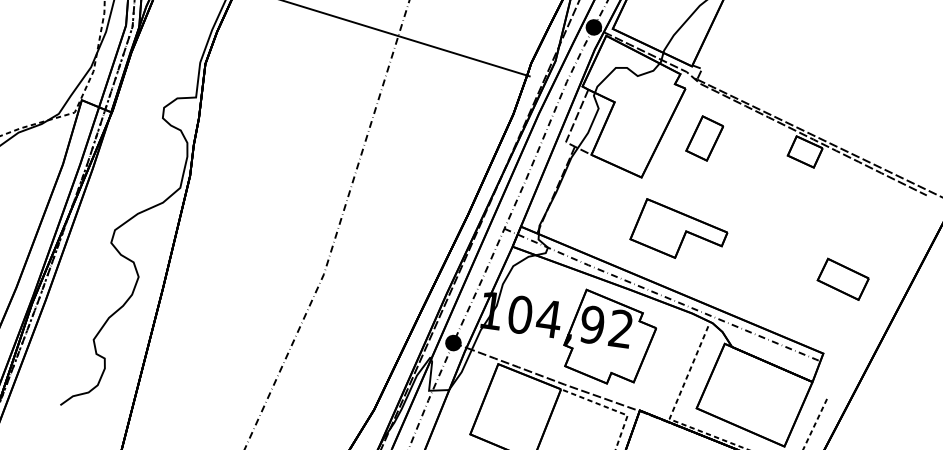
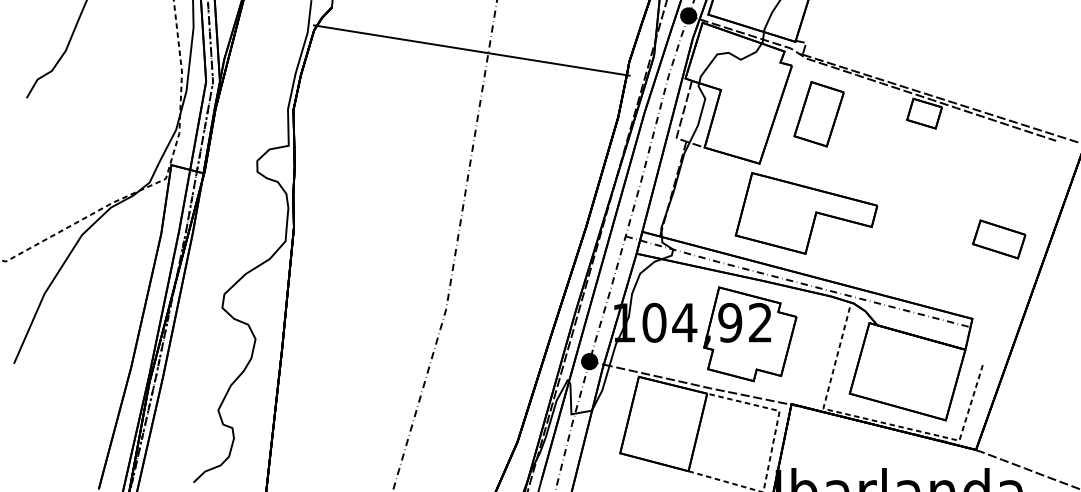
part: (704, 138) -> (818, 114), size x1.43
part: (679, 231) -> (806, 213), size x1.43
part: (843, 279) -> (999, 239), moved

